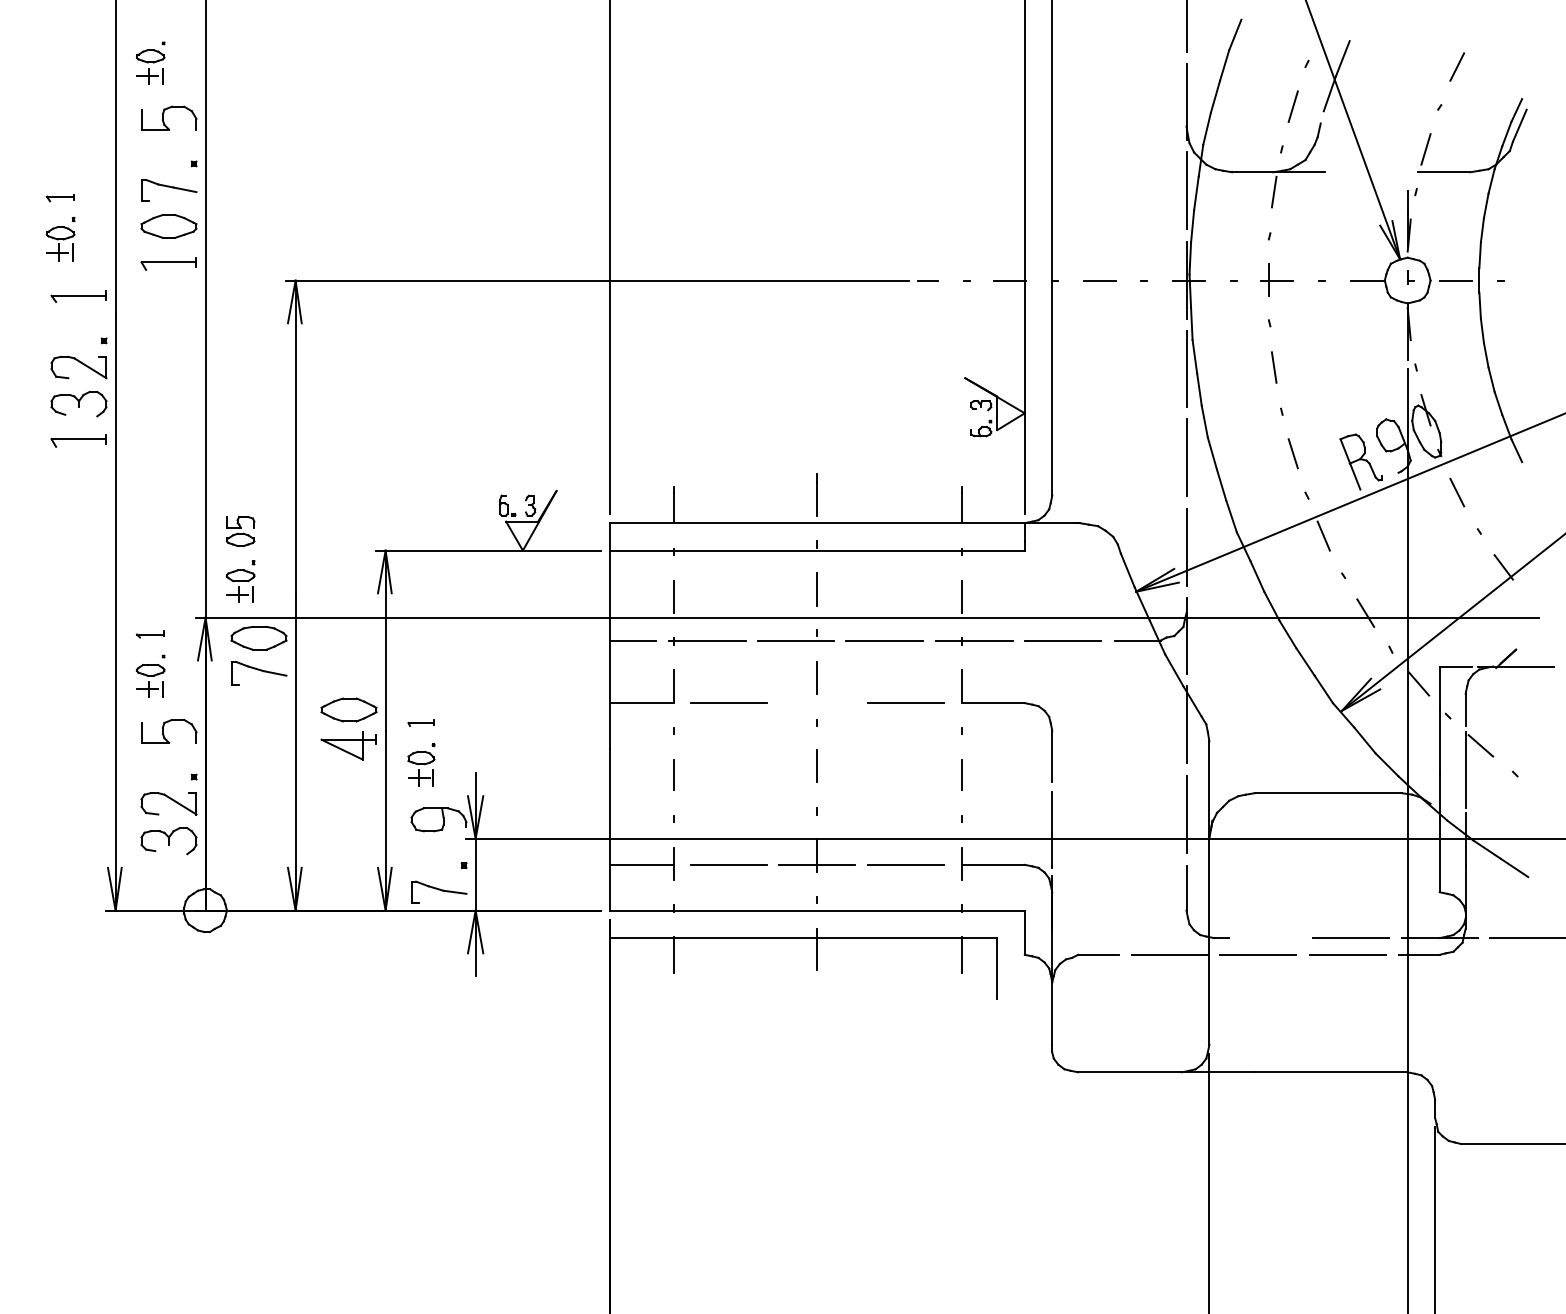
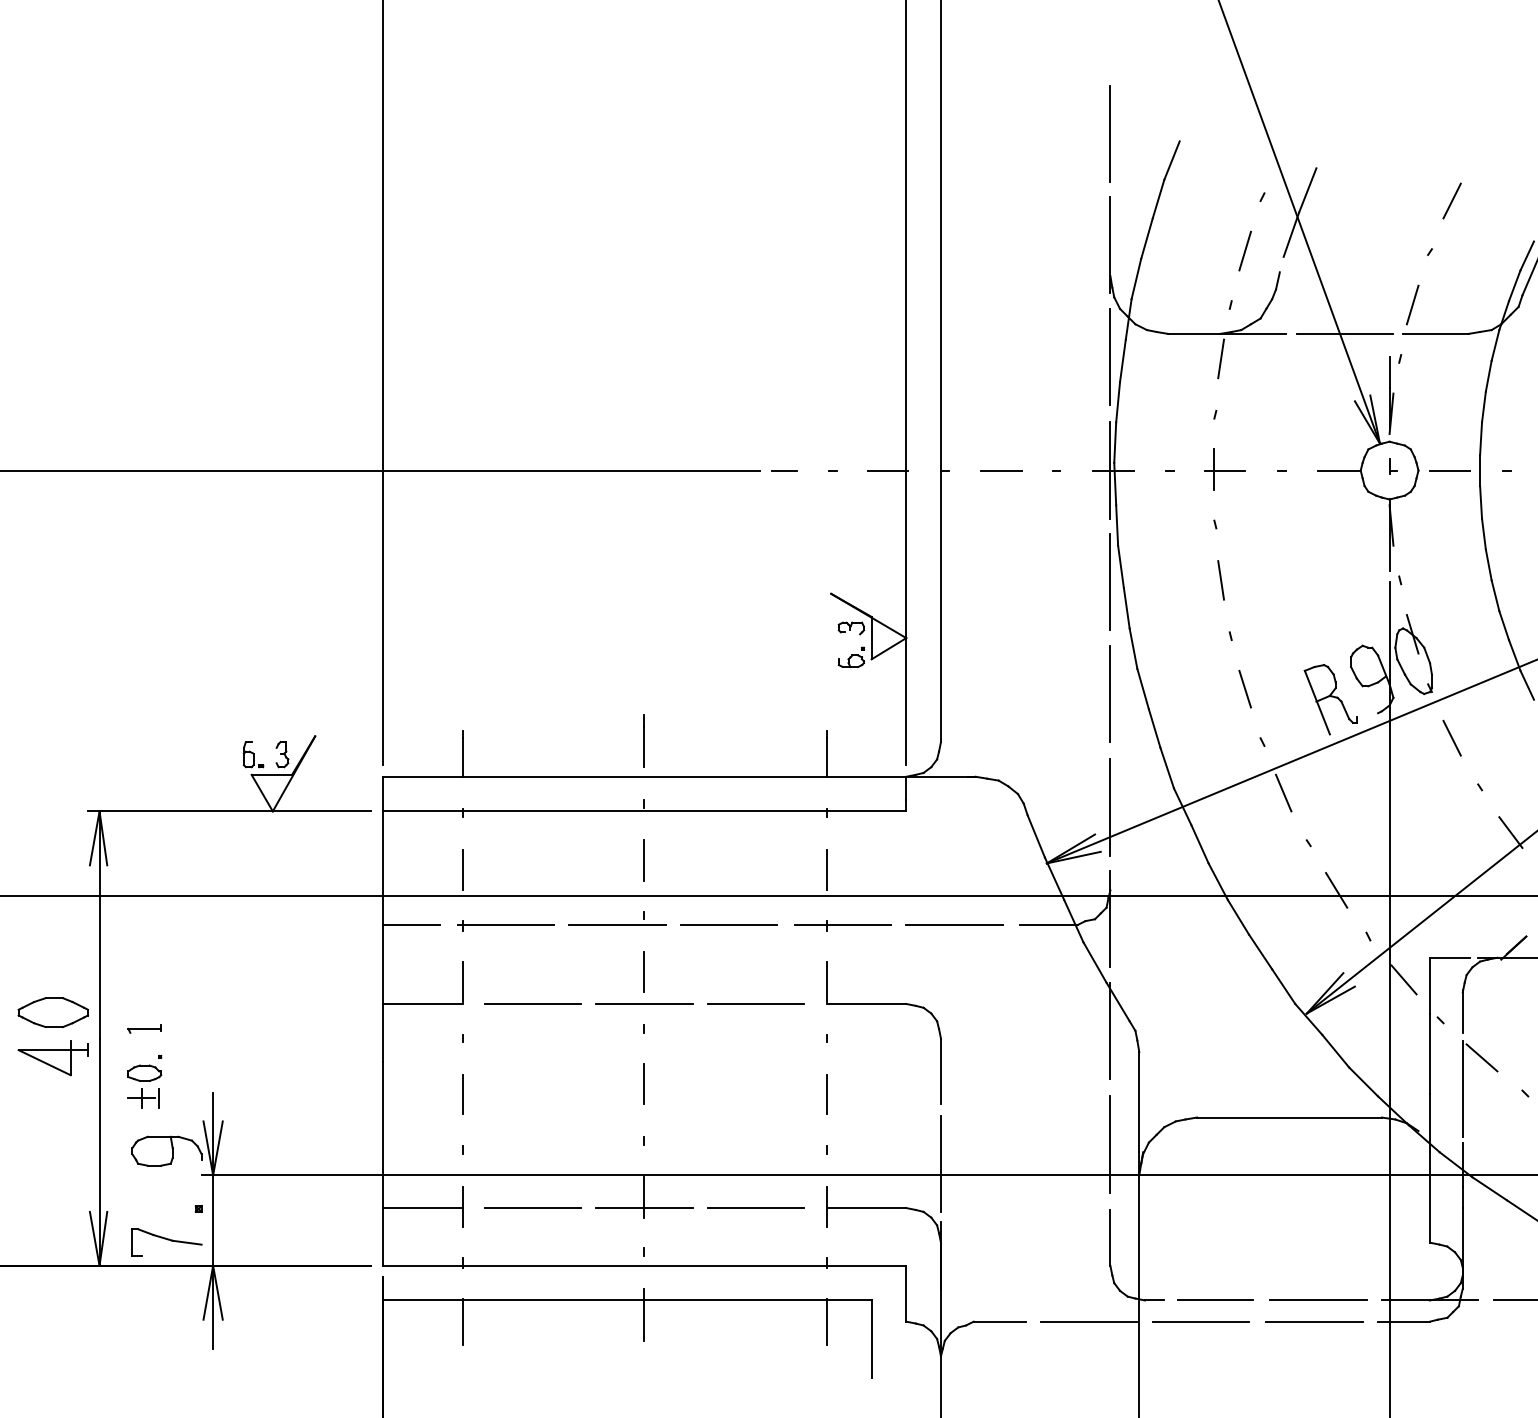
line: (1372, 172) -> (1345, 334), added
line: (817, 703) -> (644, 1004), added
line: (1269, 938) -> (1215, 1301), added

